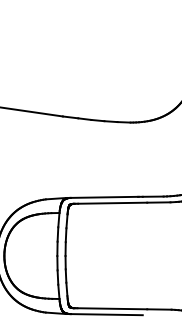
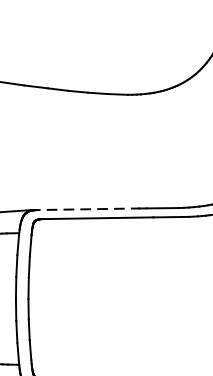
line: (103, 197) -> (86, 209), solid -> dashed

